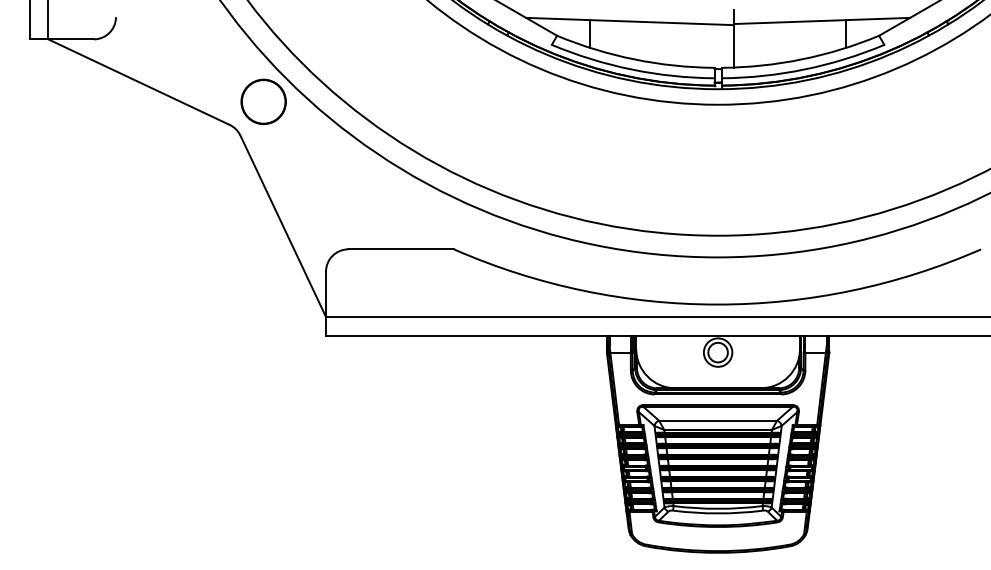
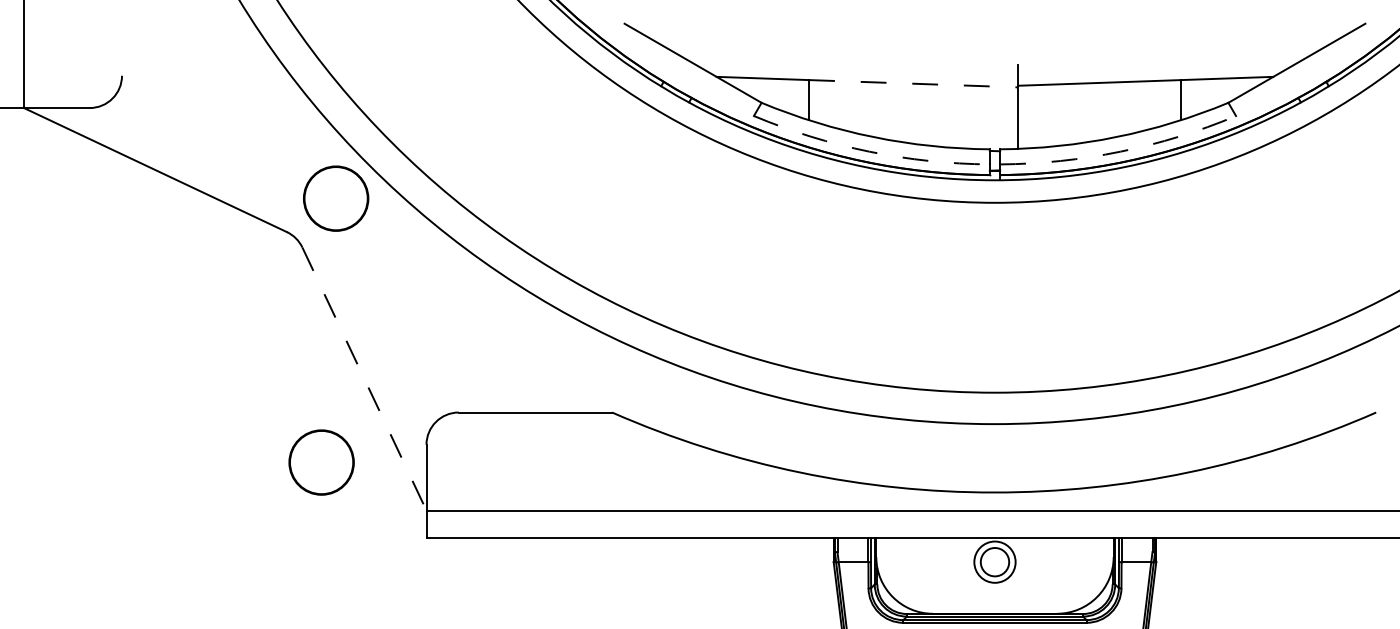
line: (662, 22) -> (914, 83), solid -> dashed
arc: (631, 69) -> (869, 151), solid -> dashed
arc: (804, 69) -> (1120, 151), solid -> dashed
line: (283, 226) -> (364, 379), solid -> dashed
circle: (253, 283) -> (321, 461), added

